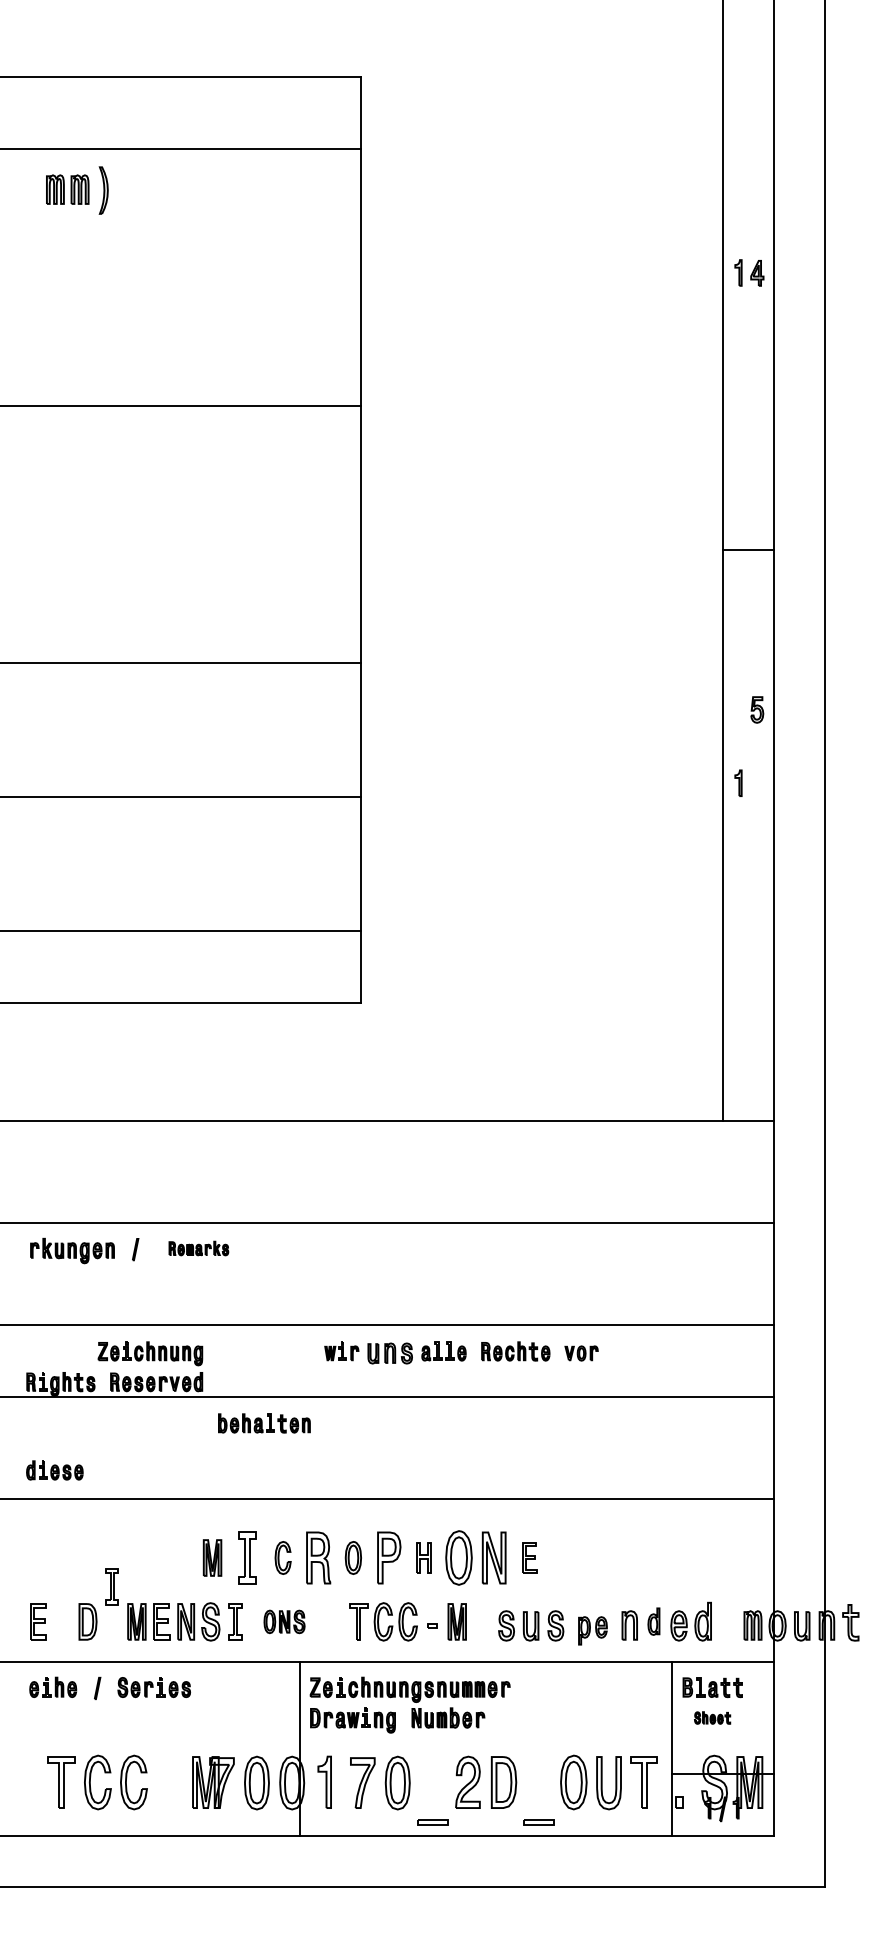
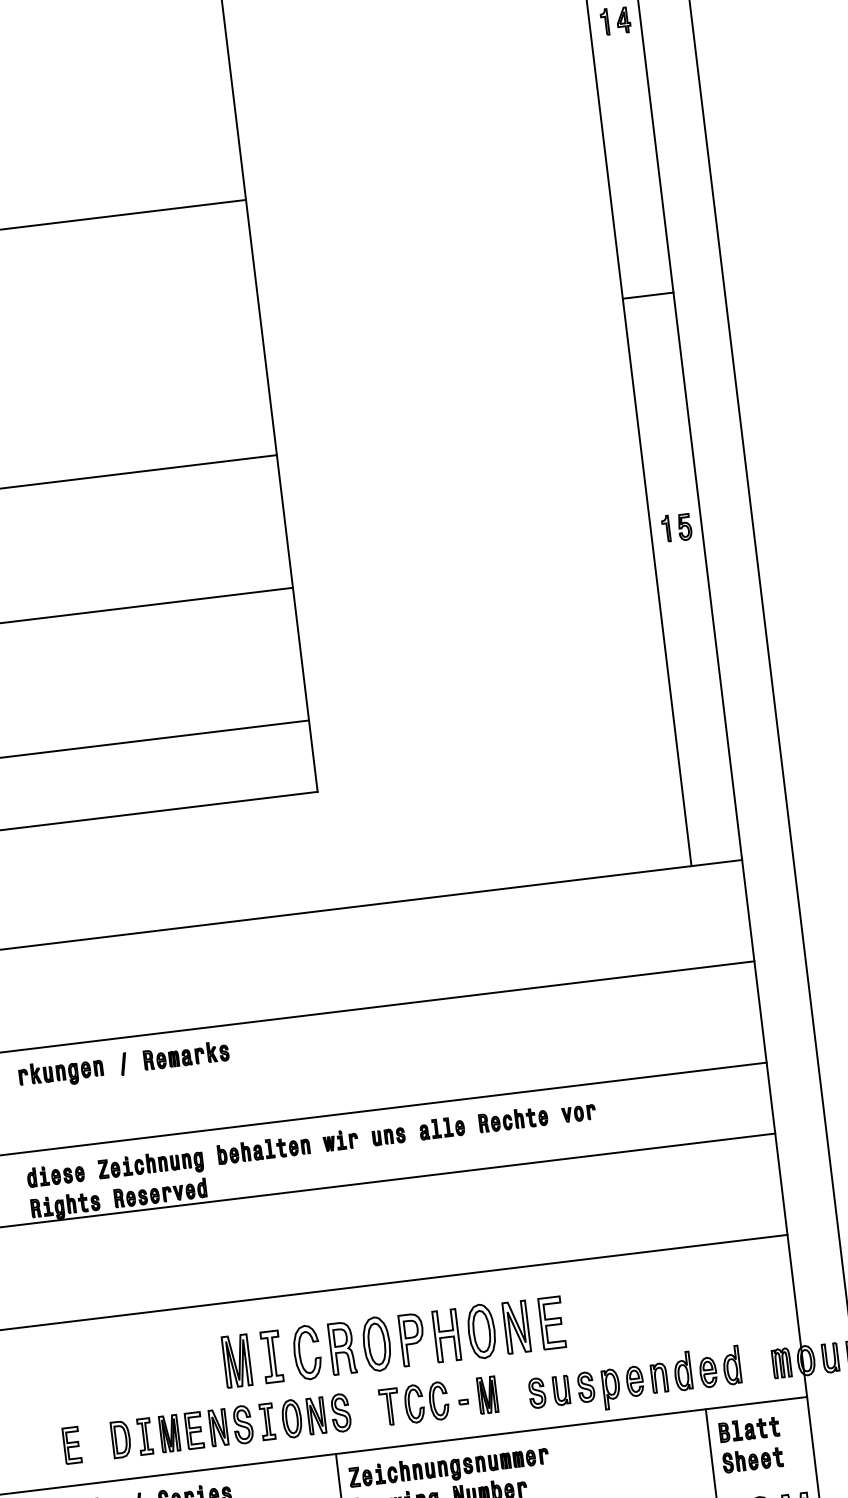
part: (757, 709) -> (685, 526), moved
part: (198, 1248) -> (185, 1055), size x1.43
part: (389, 1353) -> (388, 1136), size x0.71
part: (264, 1423) -> (263, 1149), moved
part: (54, 1470) -> (55, 1175), moved
part: (212, 1557) -> (236, 1360), size x1.43
part: (282, 1557) -> (306, 1352), size x1.67
part: (353, 1557) -> (376, 1343), size x1.67
part: (423, 1557) -> (446, 1335), size x1.67
part: (529, 1557) -> (551, 1322), size x1.67
part: (111, 1586) -> (144, 1436), moved
part: (284, 1621) -> (316, 1415), size x1.67
part: (653, 1621) -> (682, 1371), size x1.43
part: (592, 1630) -> (623, 1387), size x1.43
part: (712, 1717) -> (752, 1459), size x1.67

